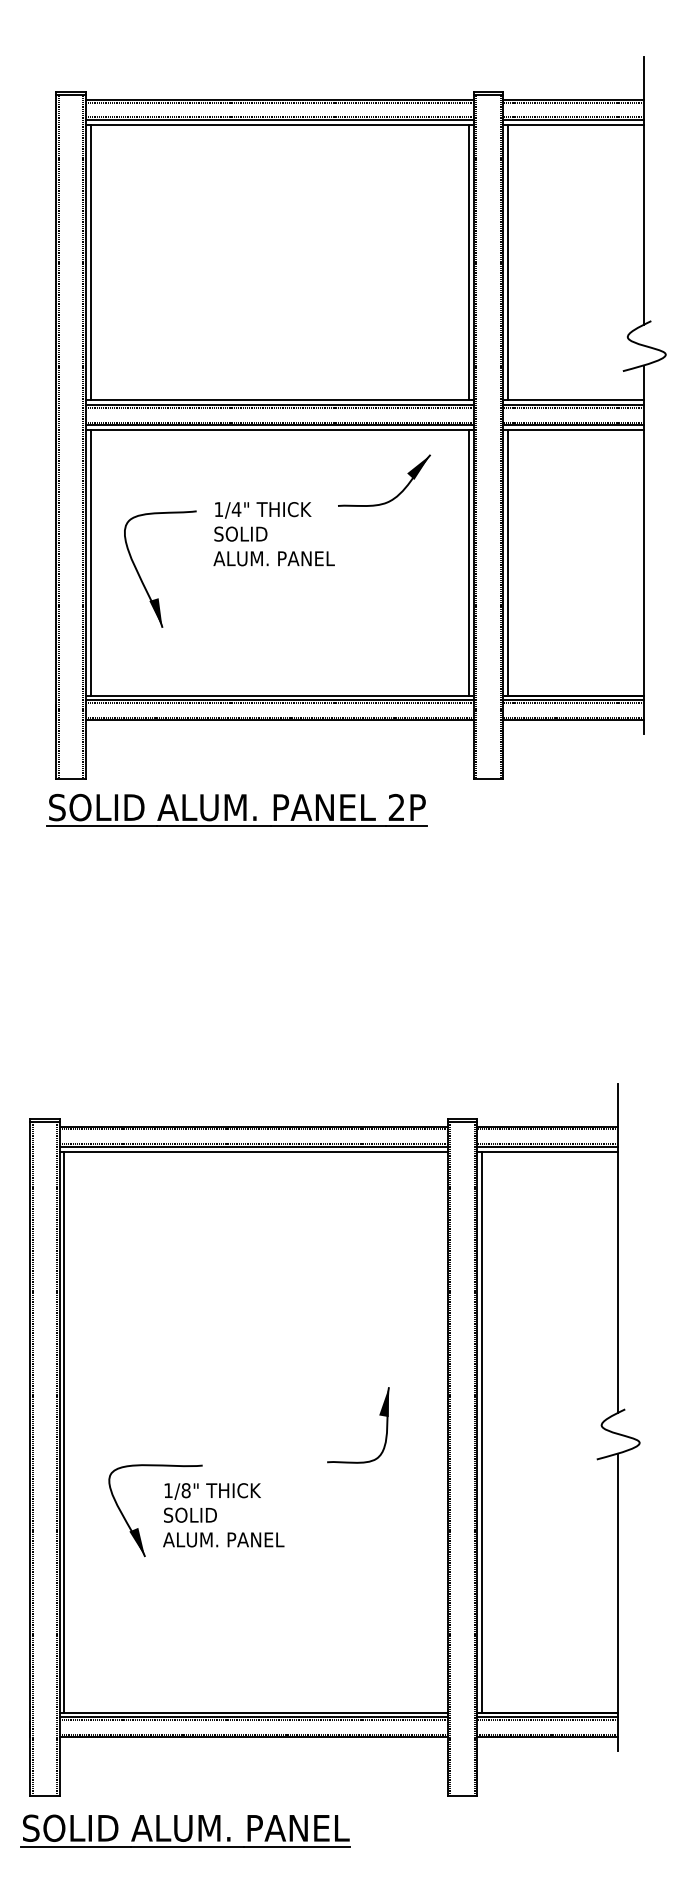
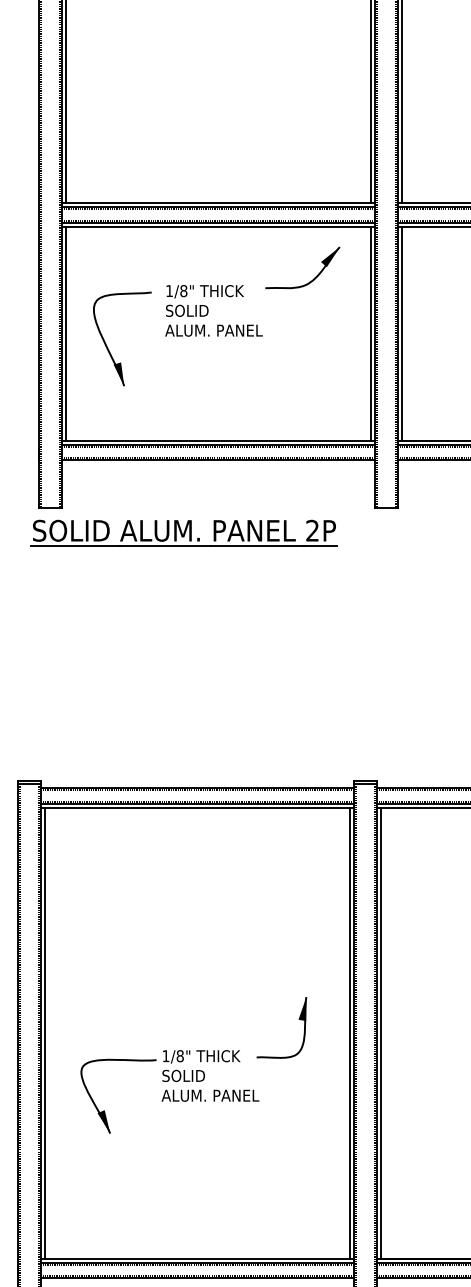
text: (236, 509) -> (183, 291), 1/4" -> 1/8"
line: (442, 1431) -> (349, 1032), added
text: (223, 1515) -> (210, 1076), moved

